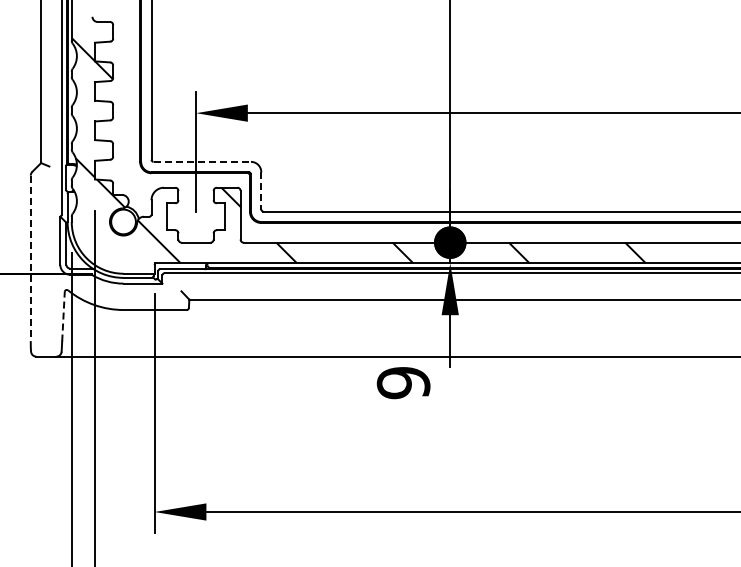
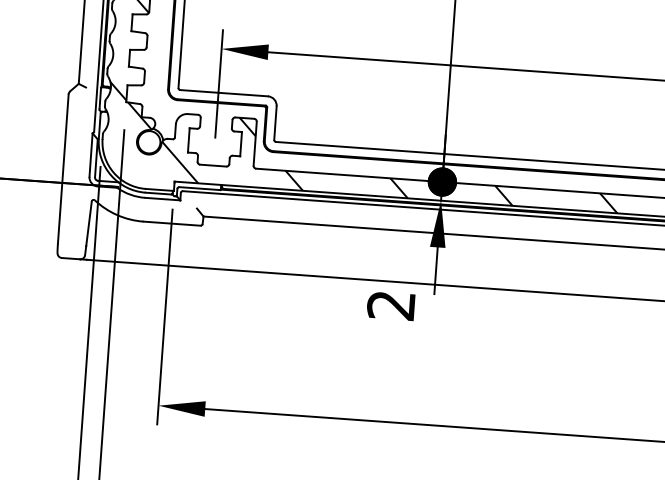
line: (202, 161) -> (224, 92), dashed -> solid
line: (261, 190) -> (275, 122), dashed -> solid
line: (30, 258) -> (63, 169), dashed -> solid
line: (63, 316) -> (89, 223), dashed -> solid
text: (403, 383) -> (391, 305), 9 -> 2

